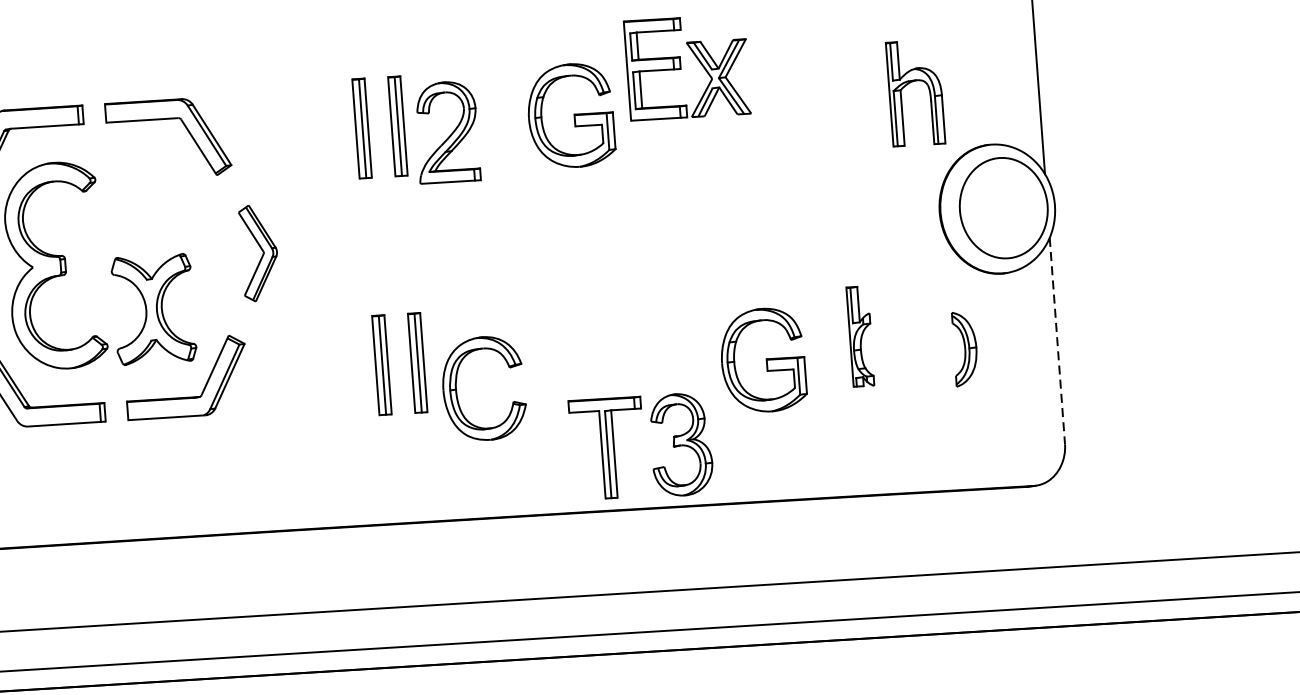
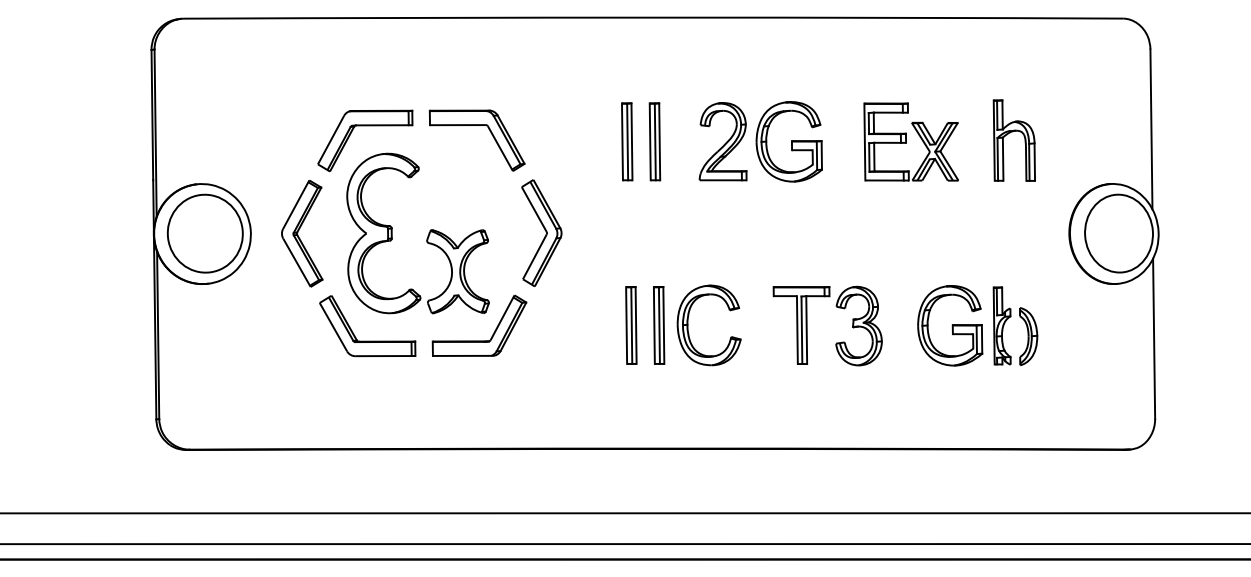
part: (686, 66) -> (910, 141), moved
part: (910, 84) -> (1010, 133), moved
part: (446, 132) -> (722, 141), moved
part: (258, 252) -> (541, 232), size x1.43
line: (1057, 341) -> (1154, 339), dashed -> solid
part: (965, 348) -> (1028, 336), moved
part: (763, 359) -> (950, 325), moved
part: (457, 390) -> (688, 325), moved
part: (653, 467) -> (836, 342), moved

